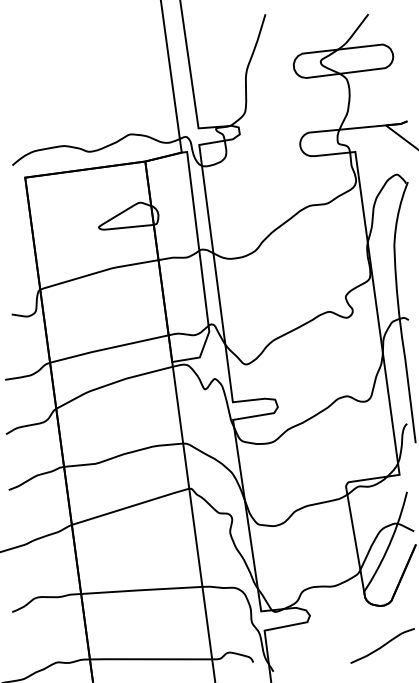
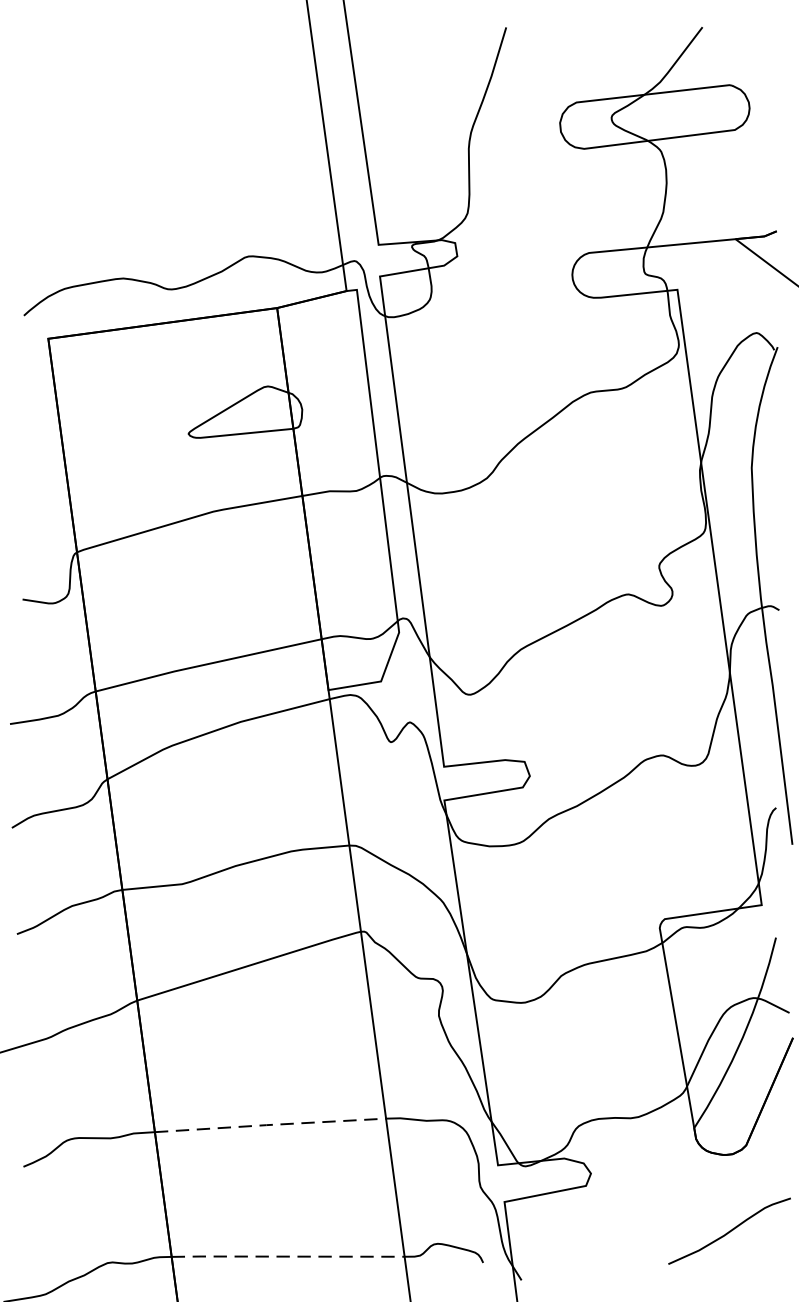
line: (141, 590) -> (269, 1125), solid -> dashed
line: (150, 659) -> (287, 1257), solid -> dashed

